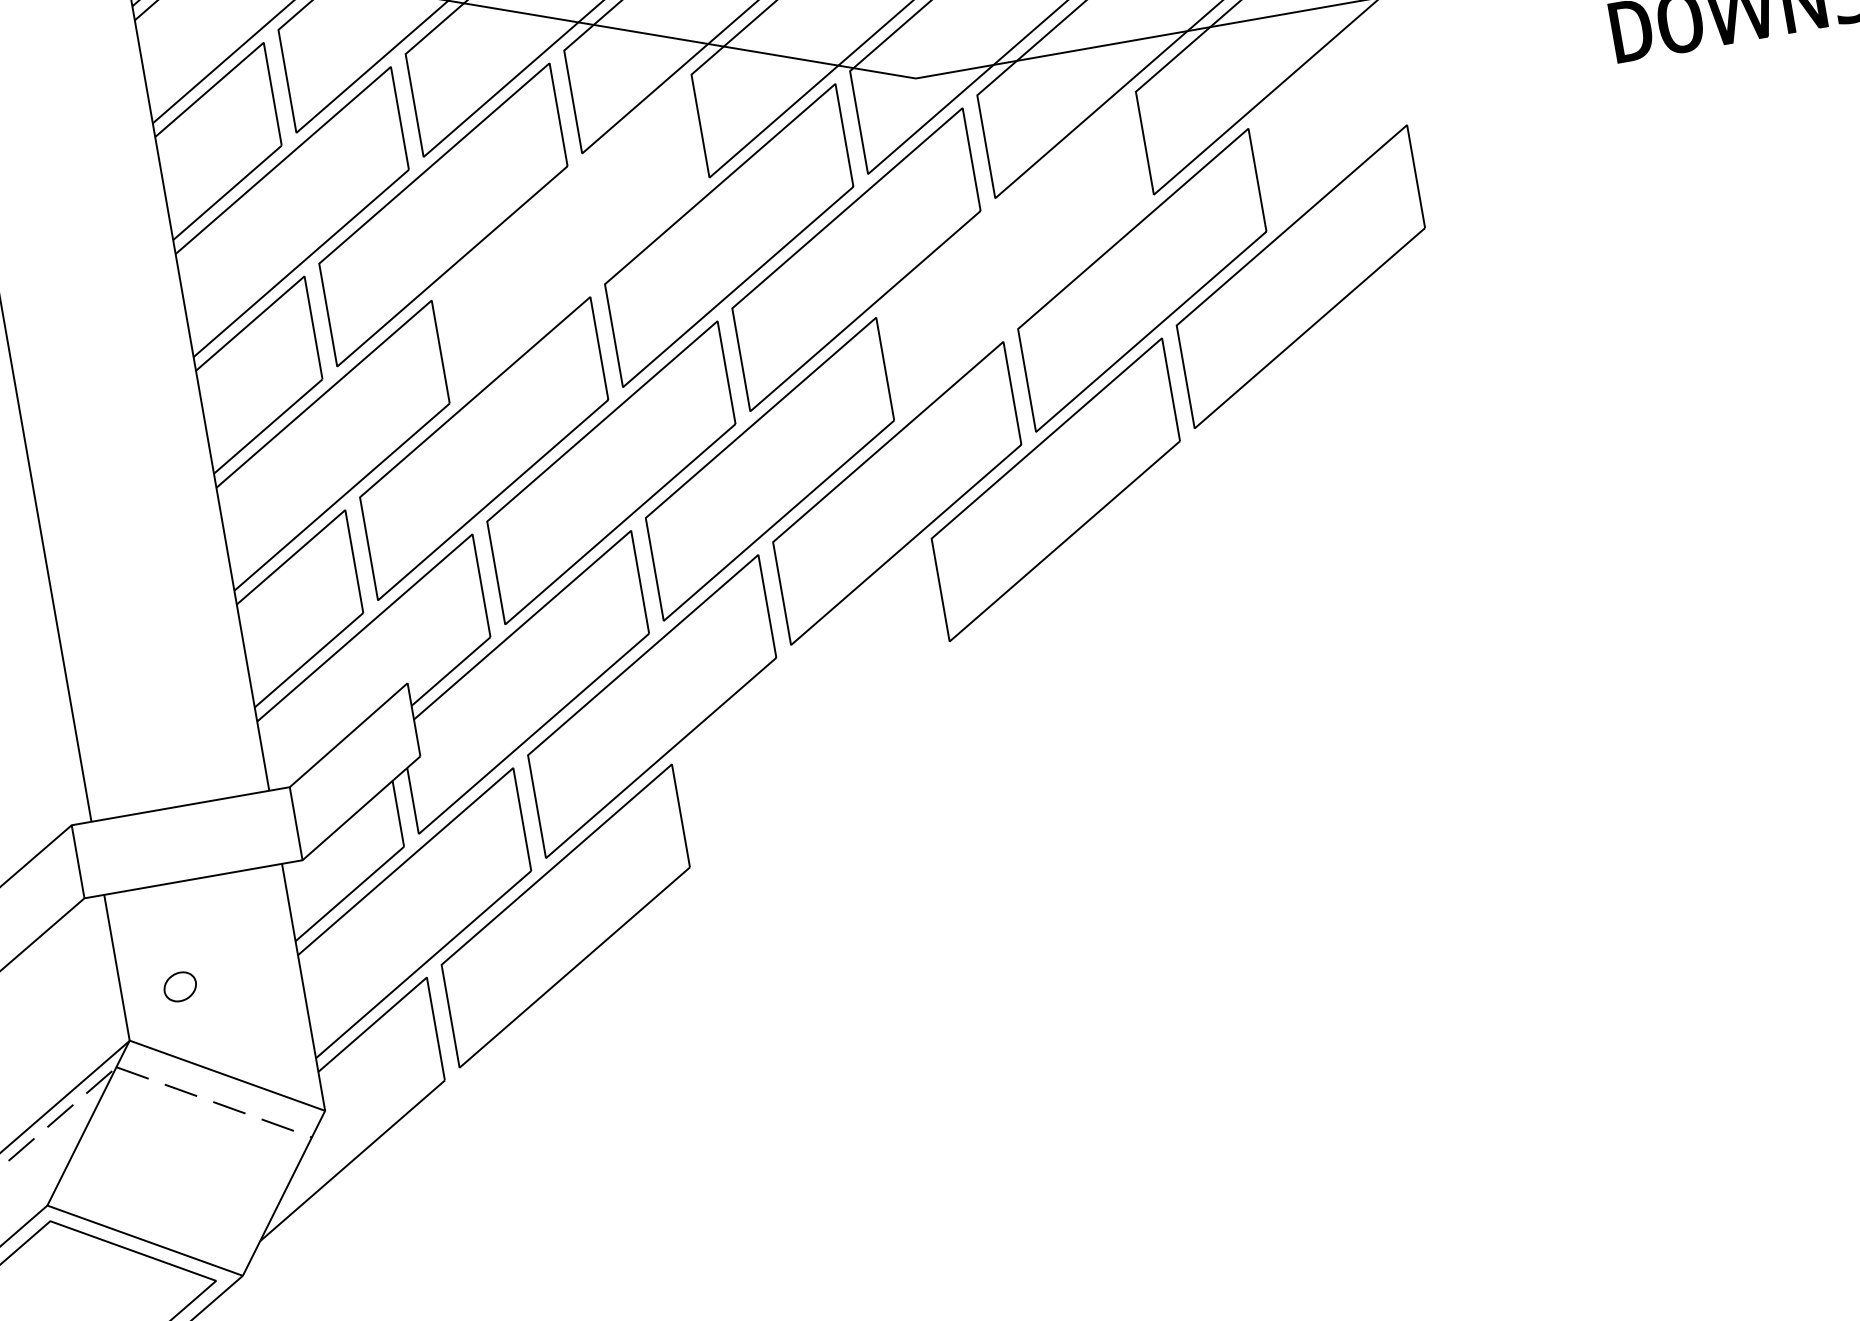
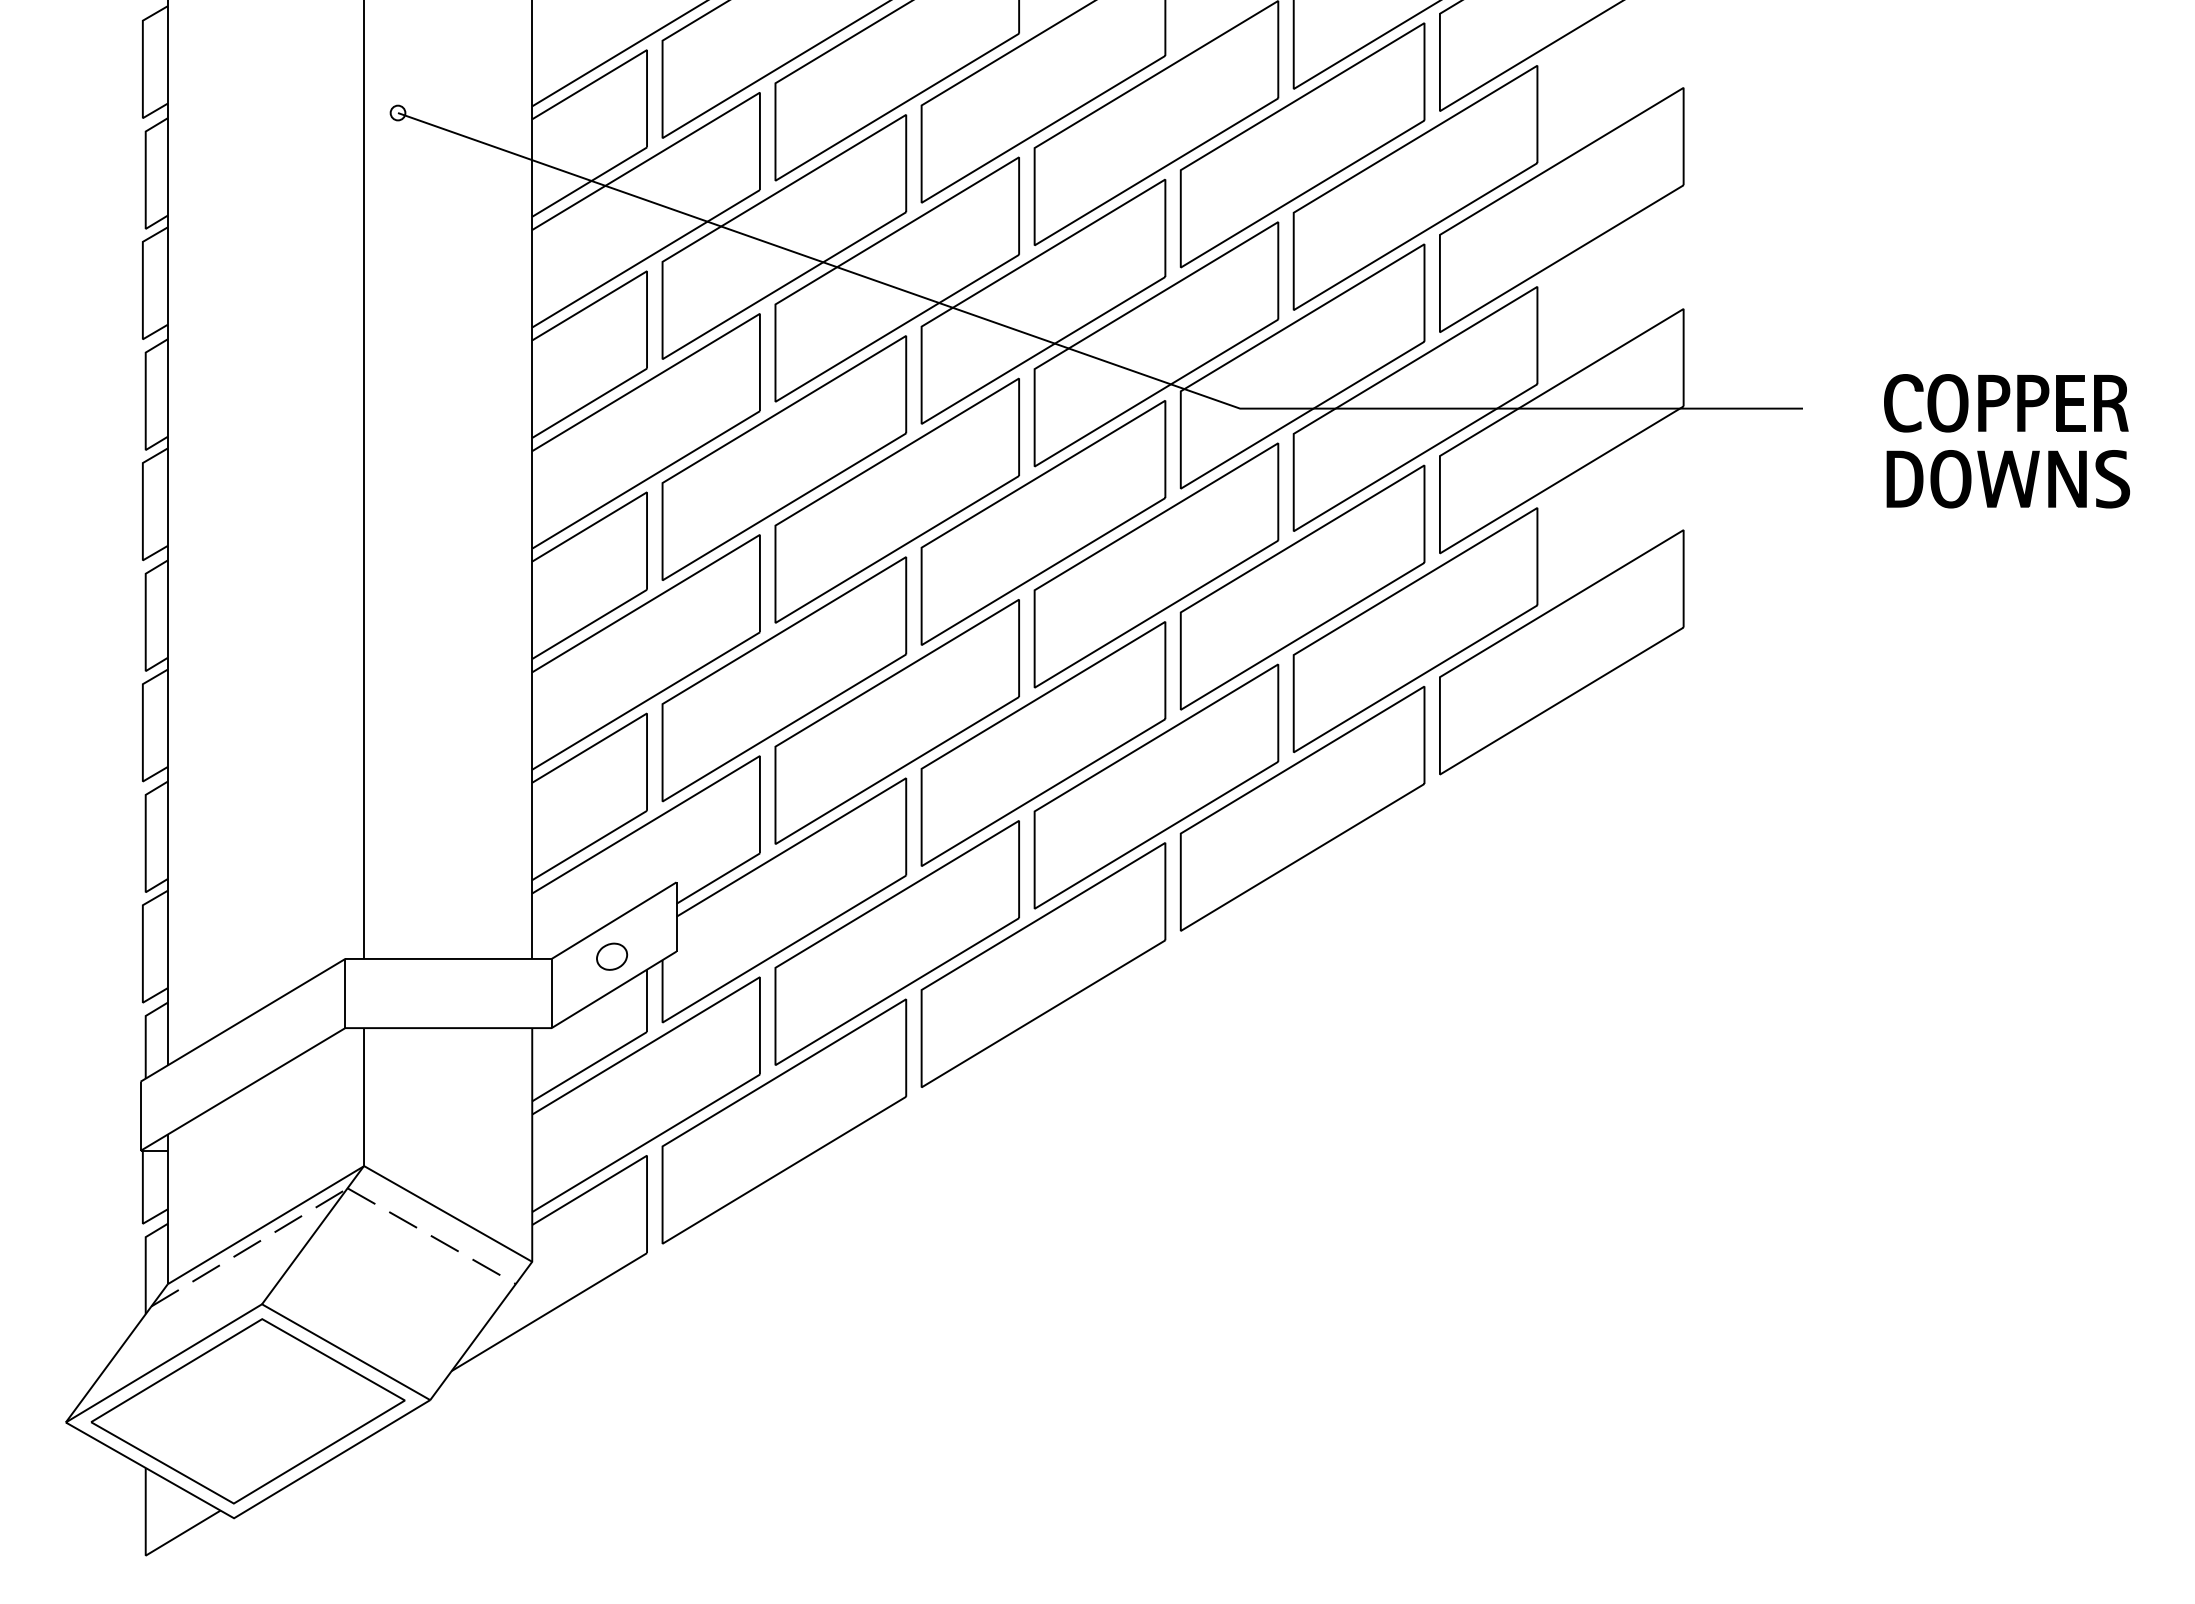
part: (569, 239) -> (896, 500), added
part: (1014, 256) -> (1302, 587), added
part: (810, 702) -> (1043, 964), added
part: (180, 986) -> (612, 956), moved

